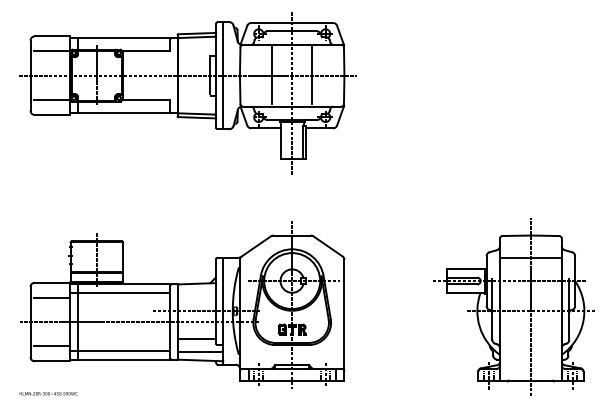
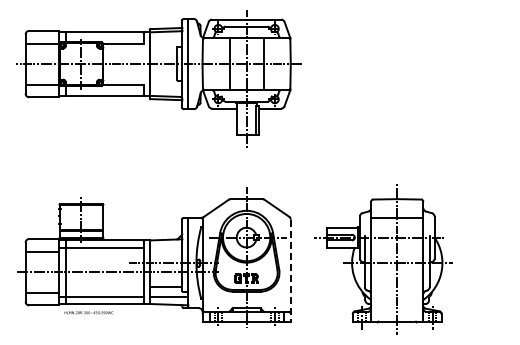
part: (514, 306) -> (383, 259), moved
line: (344, 321) -> (290, 271), solid -> dashed
text: (48, 393) -> (88, 312), moved

